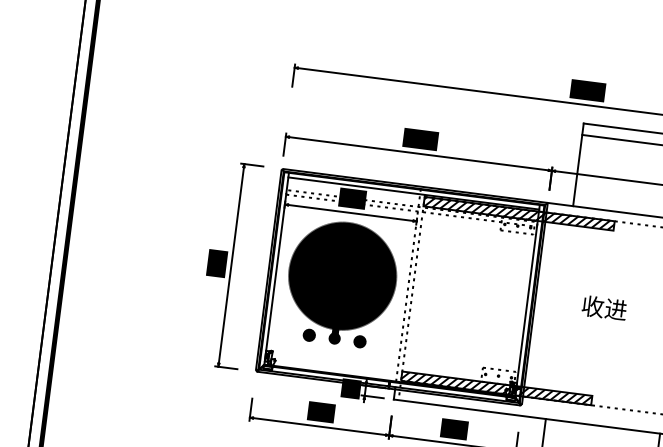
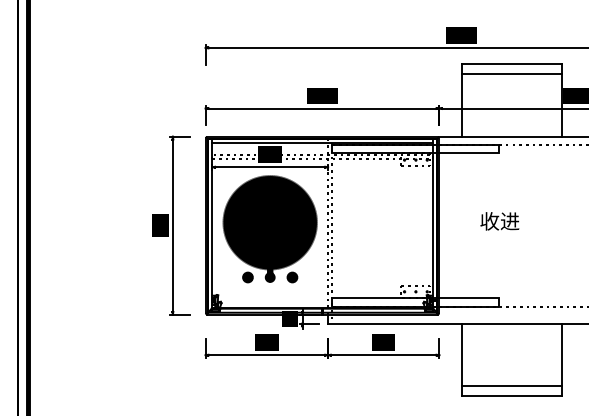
hatch: (518, 213) -> (415, 149), removed
hatch: (496, 388) -> (415, 302), removed

